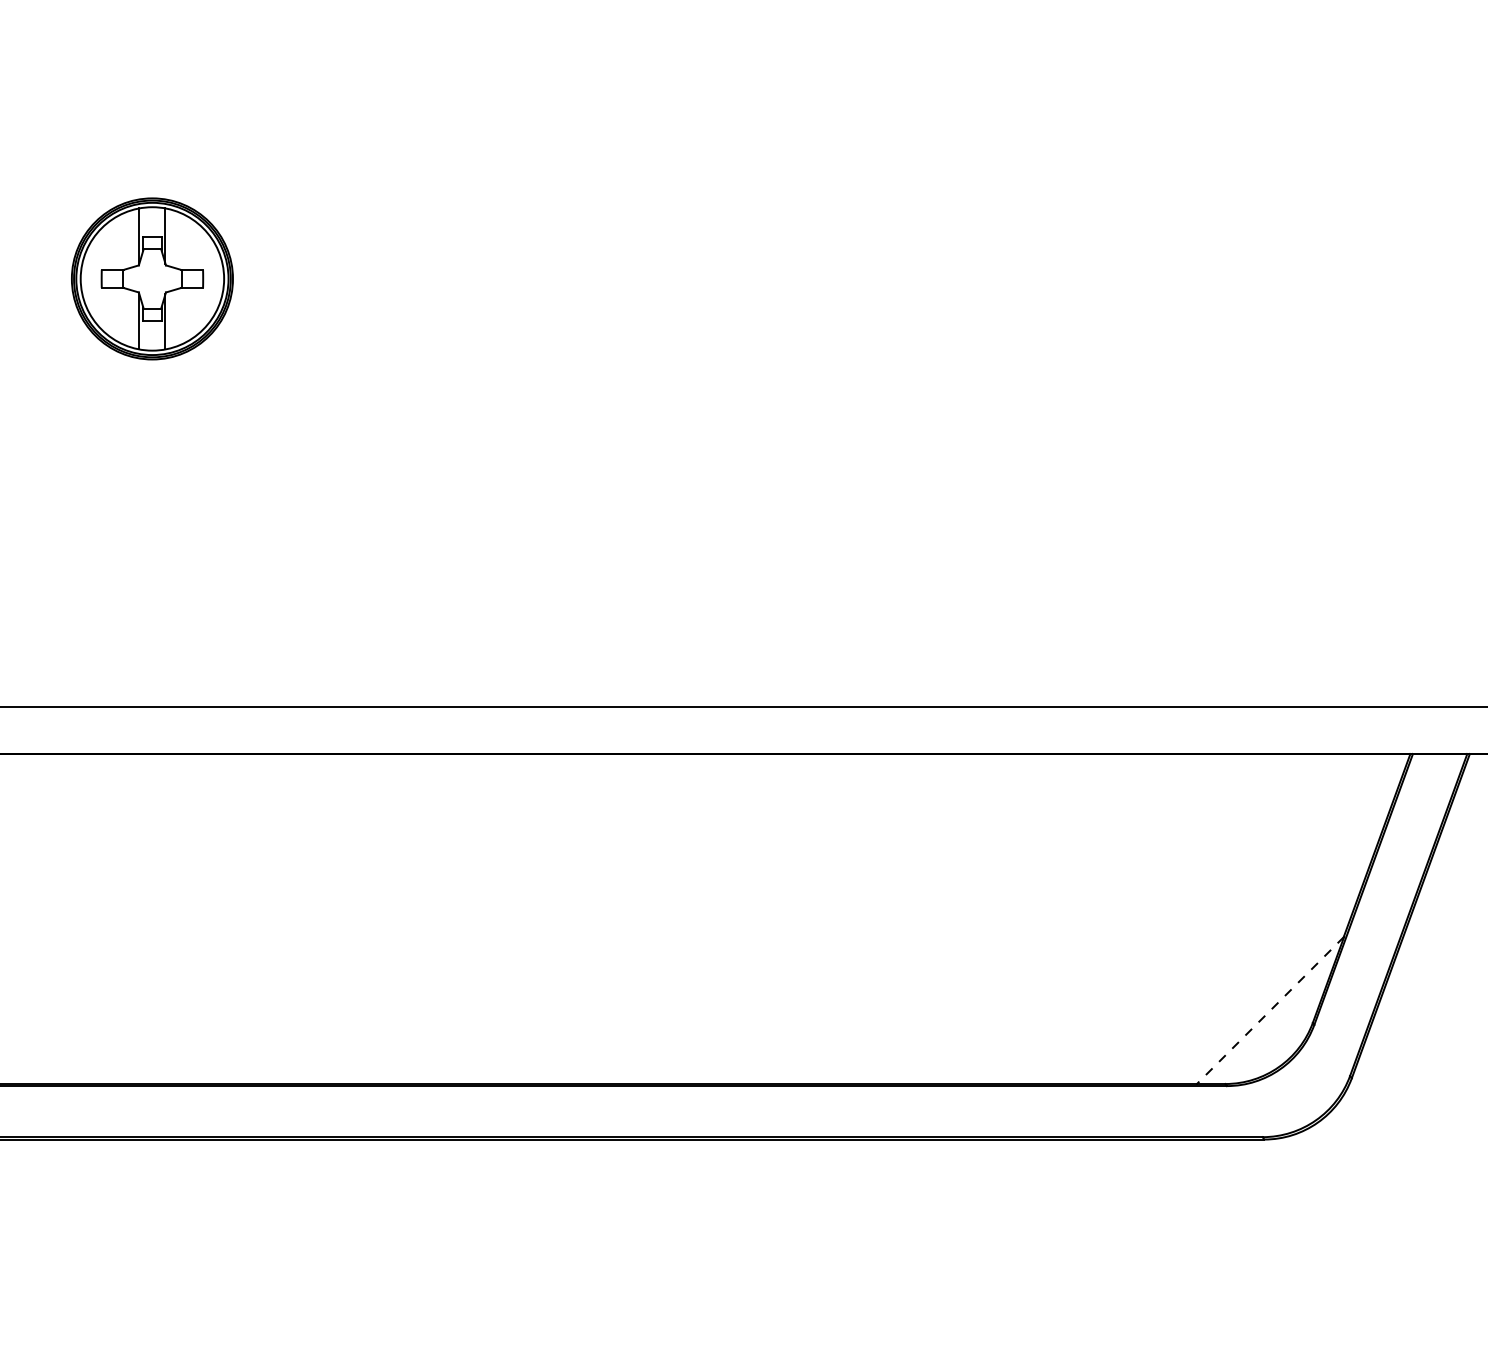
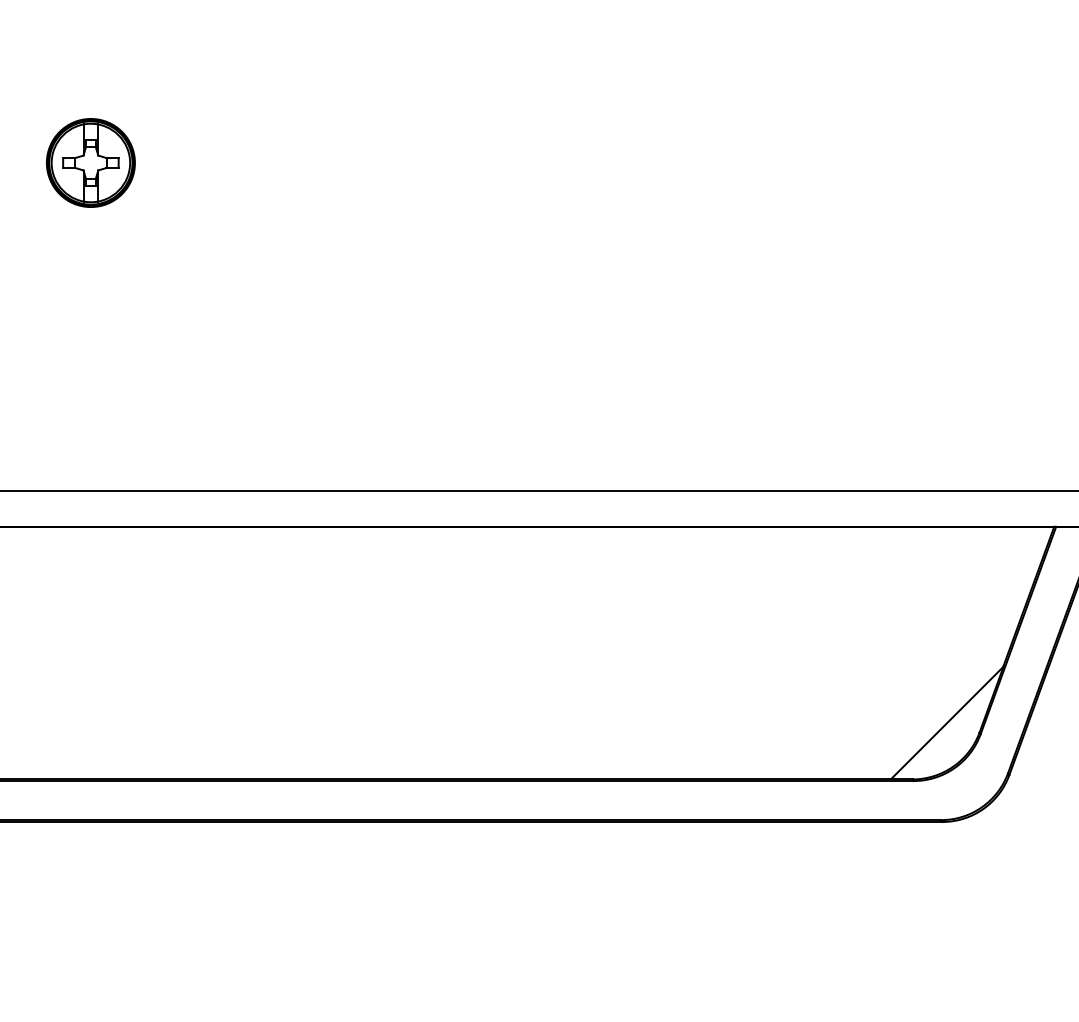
part: (151, 278) -> (90, 162), size x0.71
line: (1270, 1010) -> (947, 723), dashed -> solid

